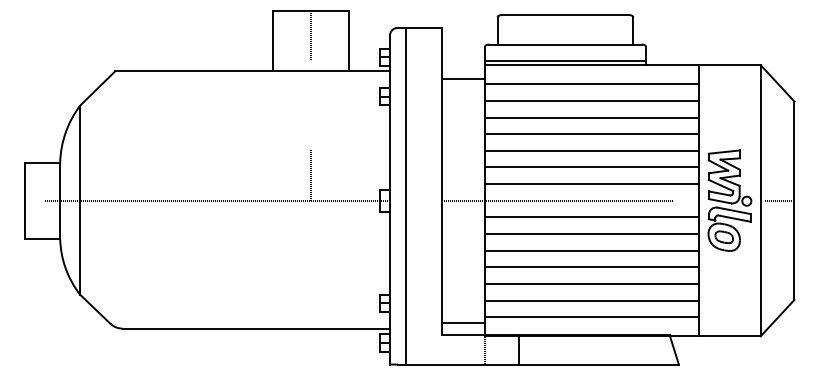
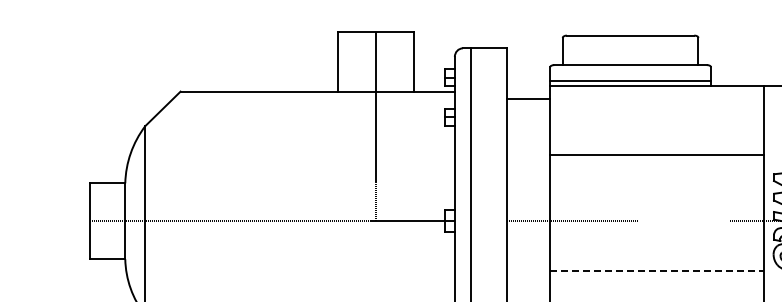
line: (592, 84) -> (657, 105), removed
line: (592, 100) -> (657, 121), removed
line: (592, 117) -> (657, 138), removed
line: (592, 150) -> (657, 171), removed
line: (592, 167) -> (657, 188), removed
line: (592, 184) -> (657, 205), removed
line: (592, 217) -> (657, 238), removed
line: (592, 234) -> (657, 255), removed
line: (592, 250) -> (657, 271), solid -> dashed
line: (592, 267) -> (657, 288), removed

